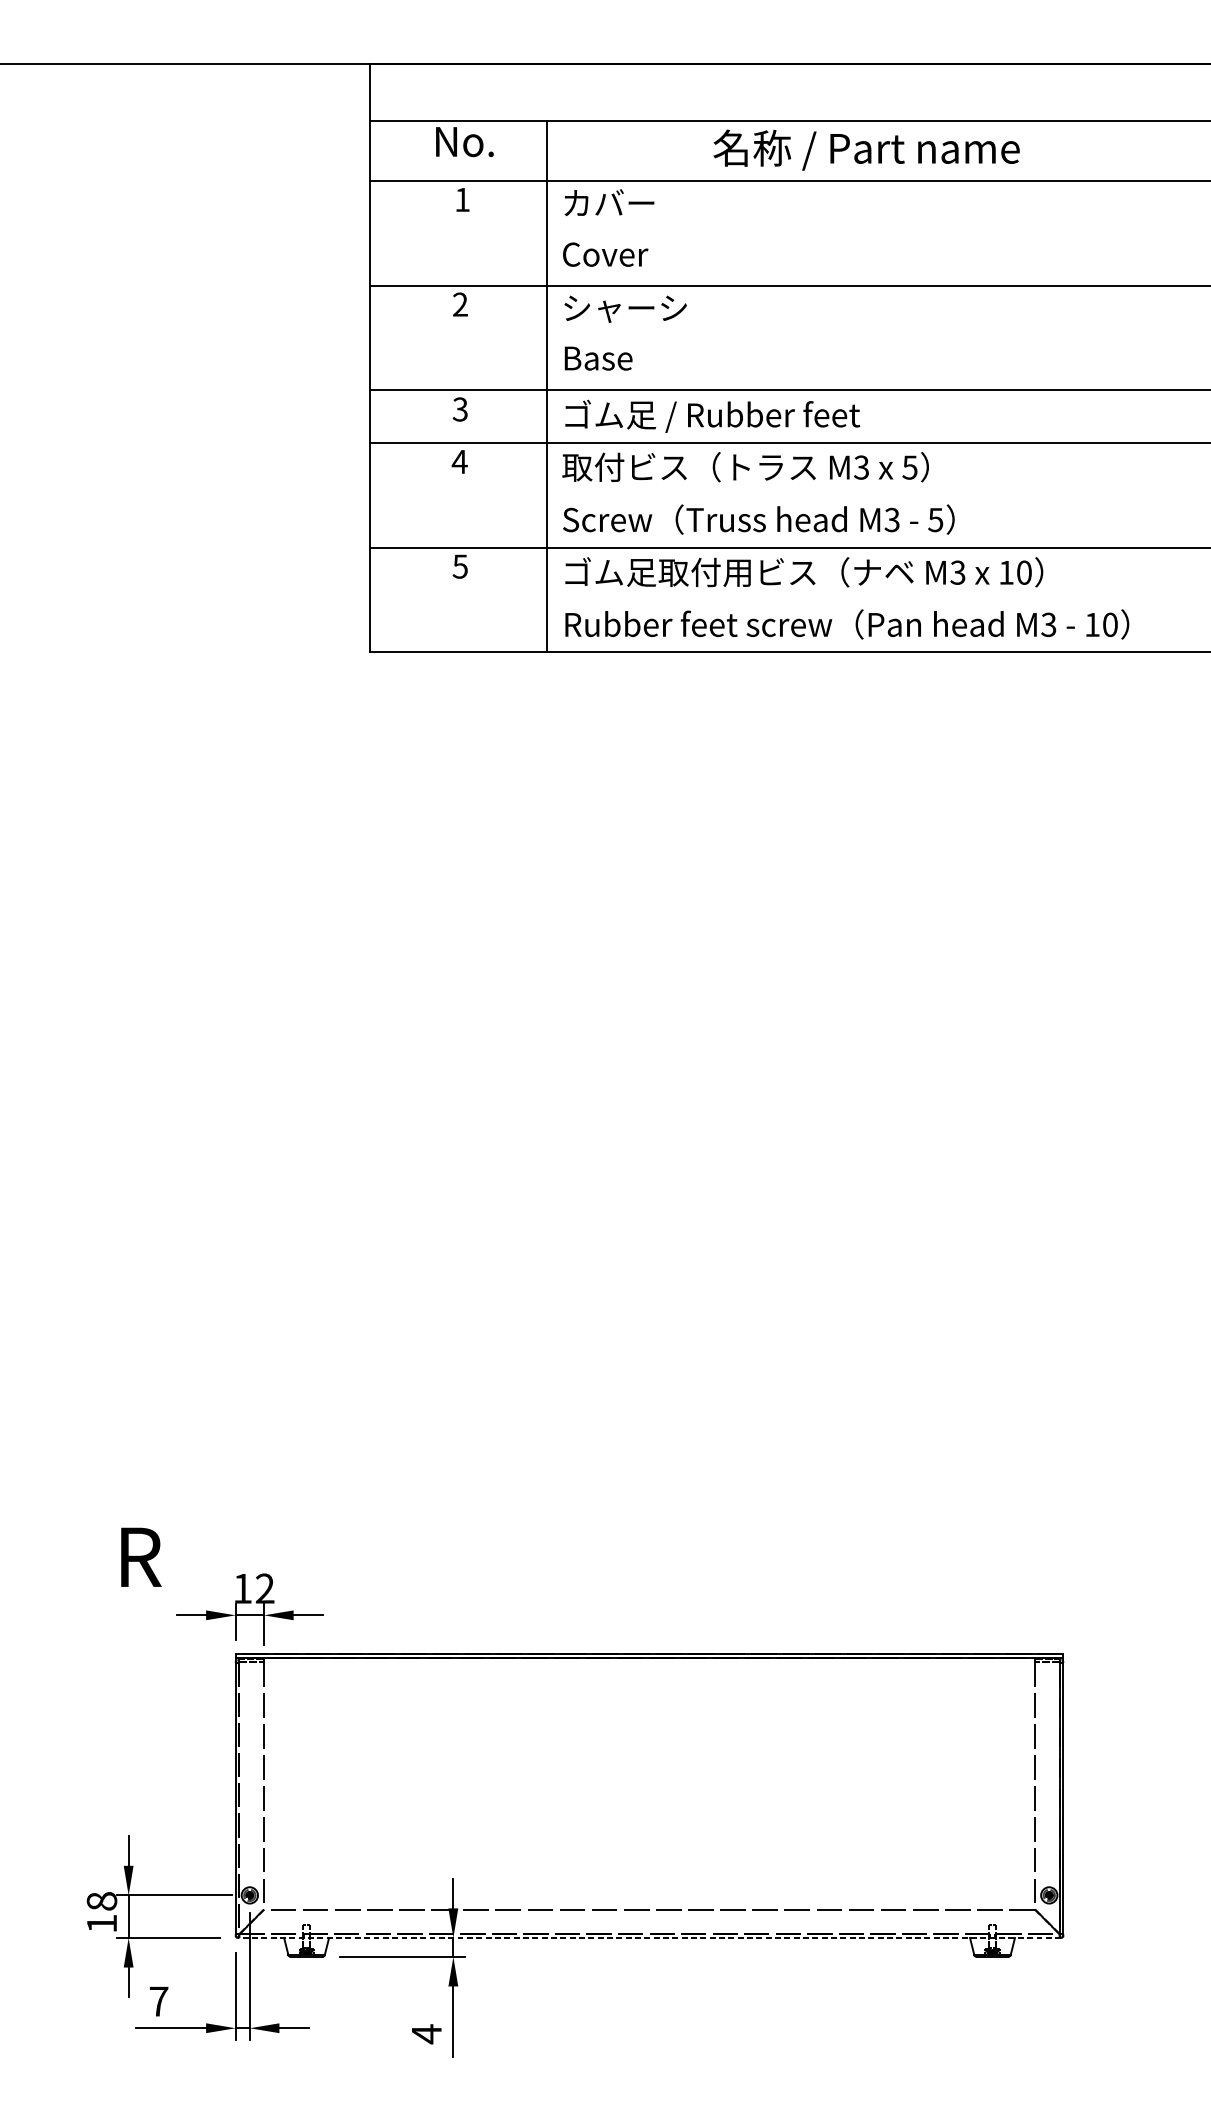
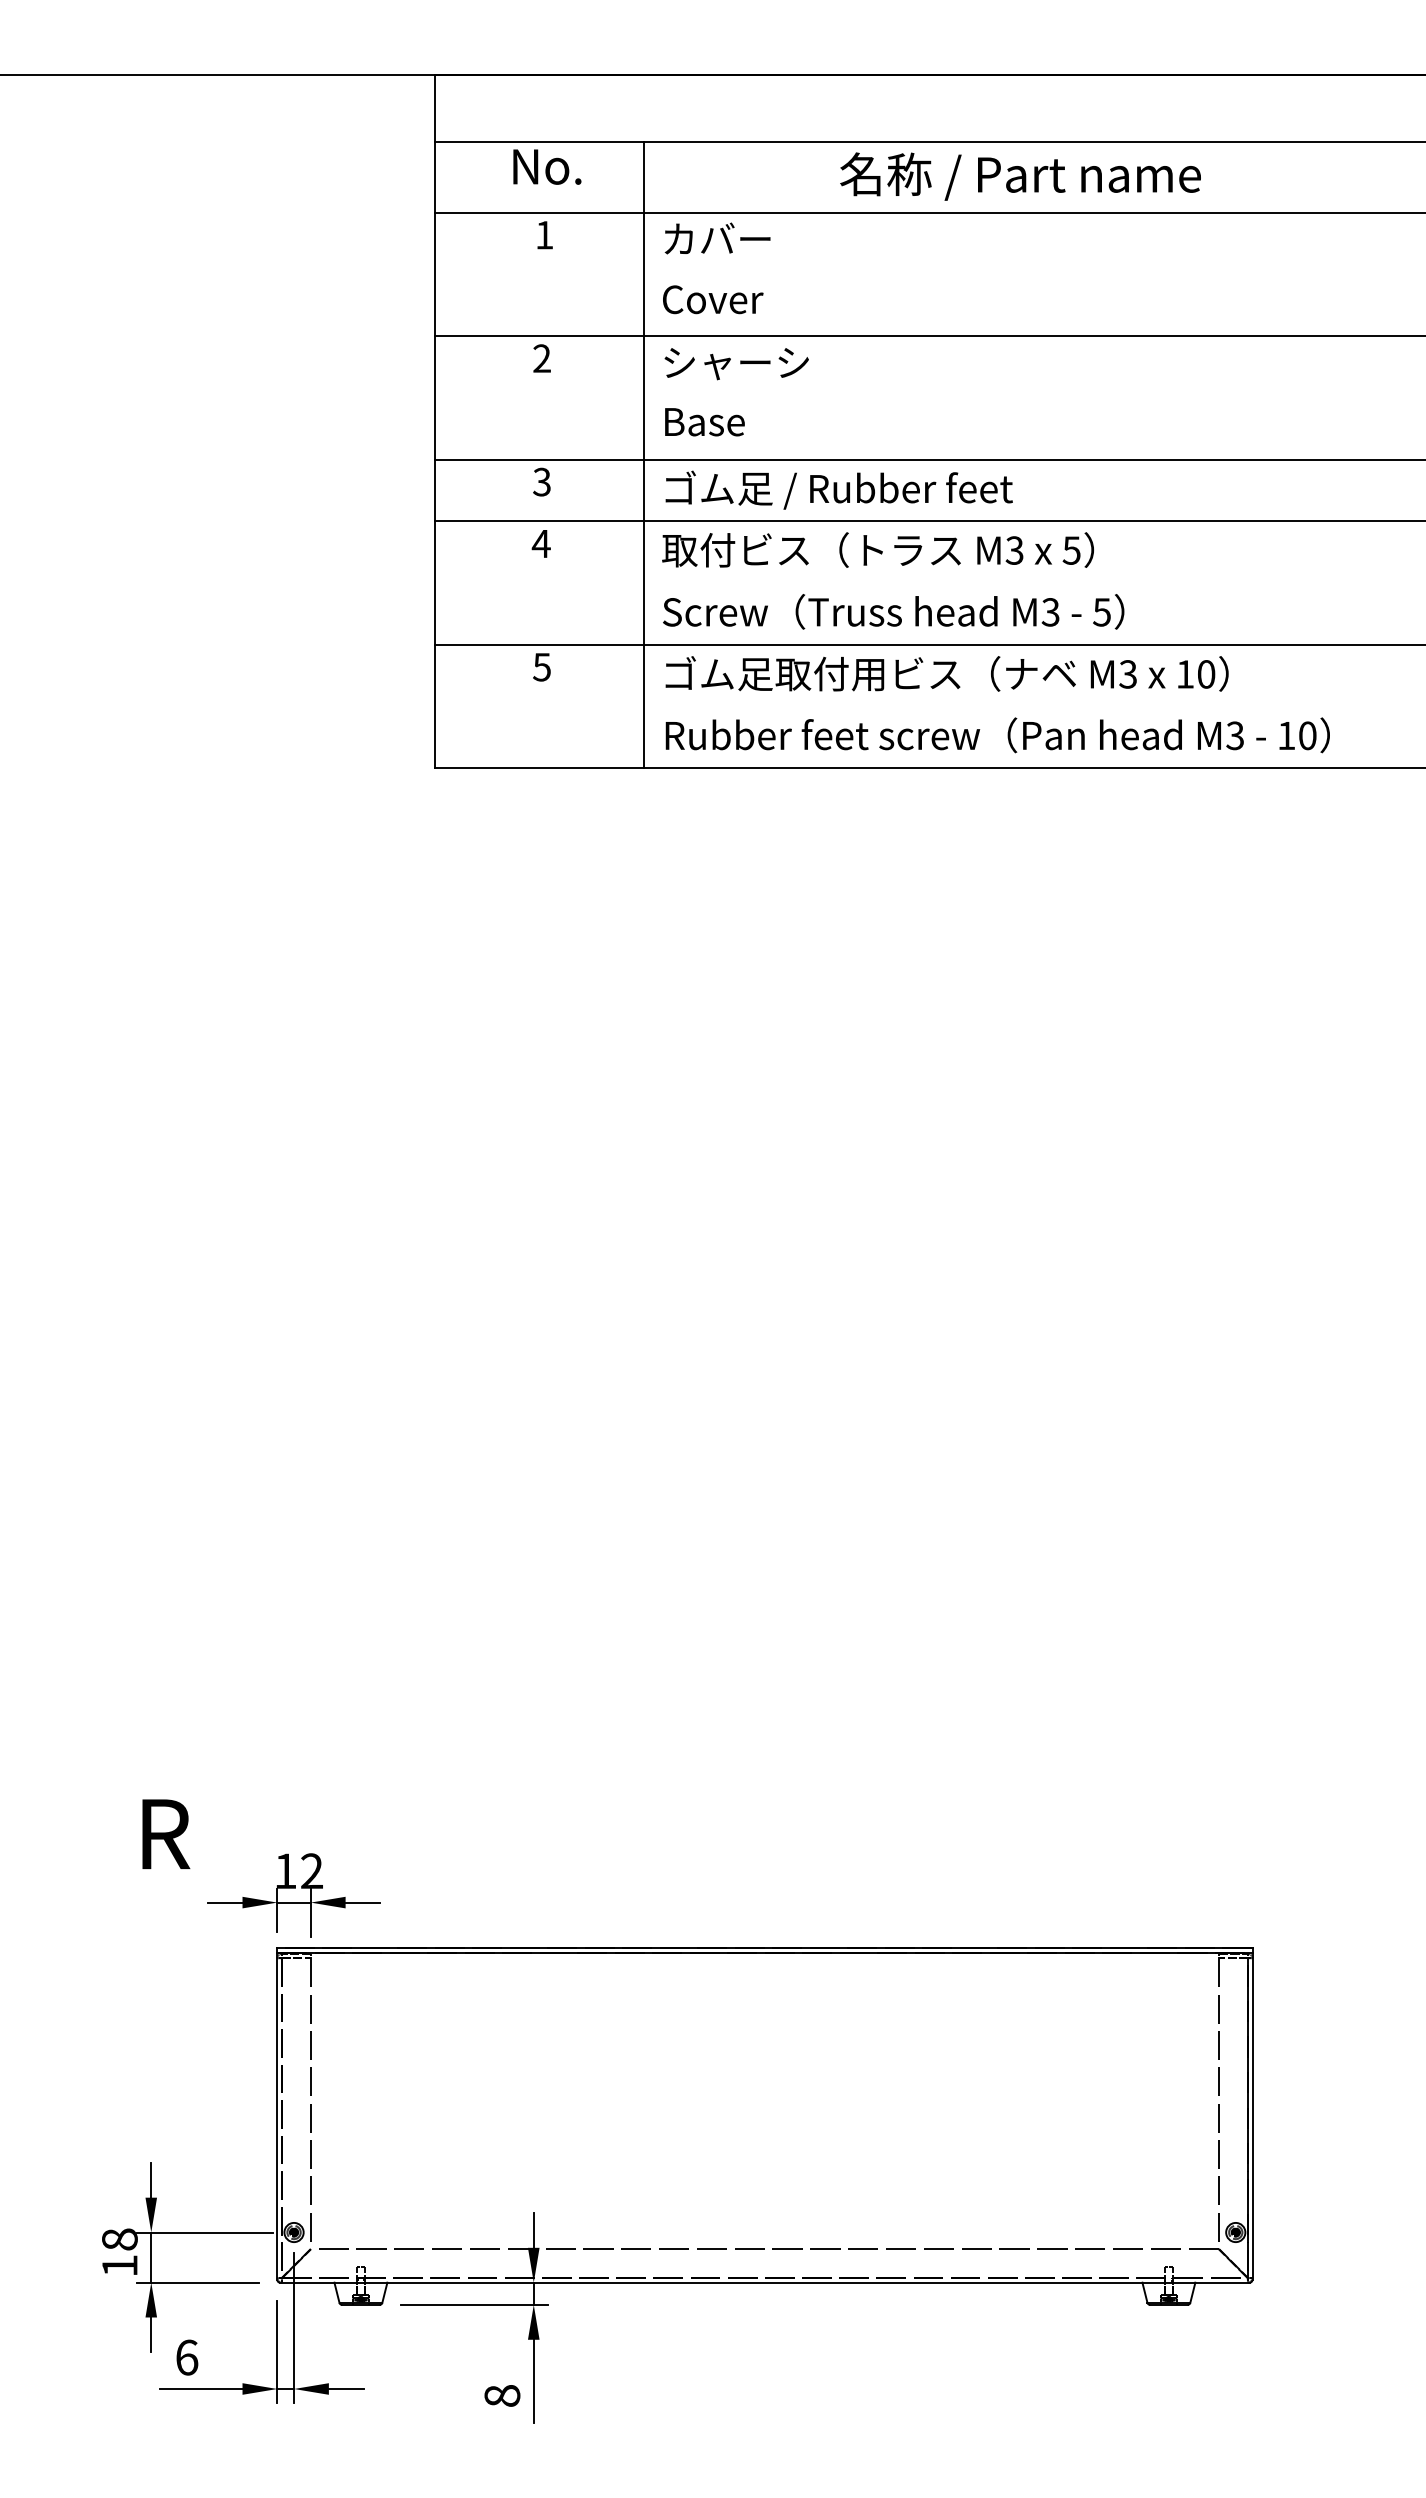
line: (649, 1937) -> (764, 2282), dashed -> solid
text: (159, 2001) -> (187, 2357), 7 -> 6
text: (426, 2034) -> (502, 2396), 4 -> 8

